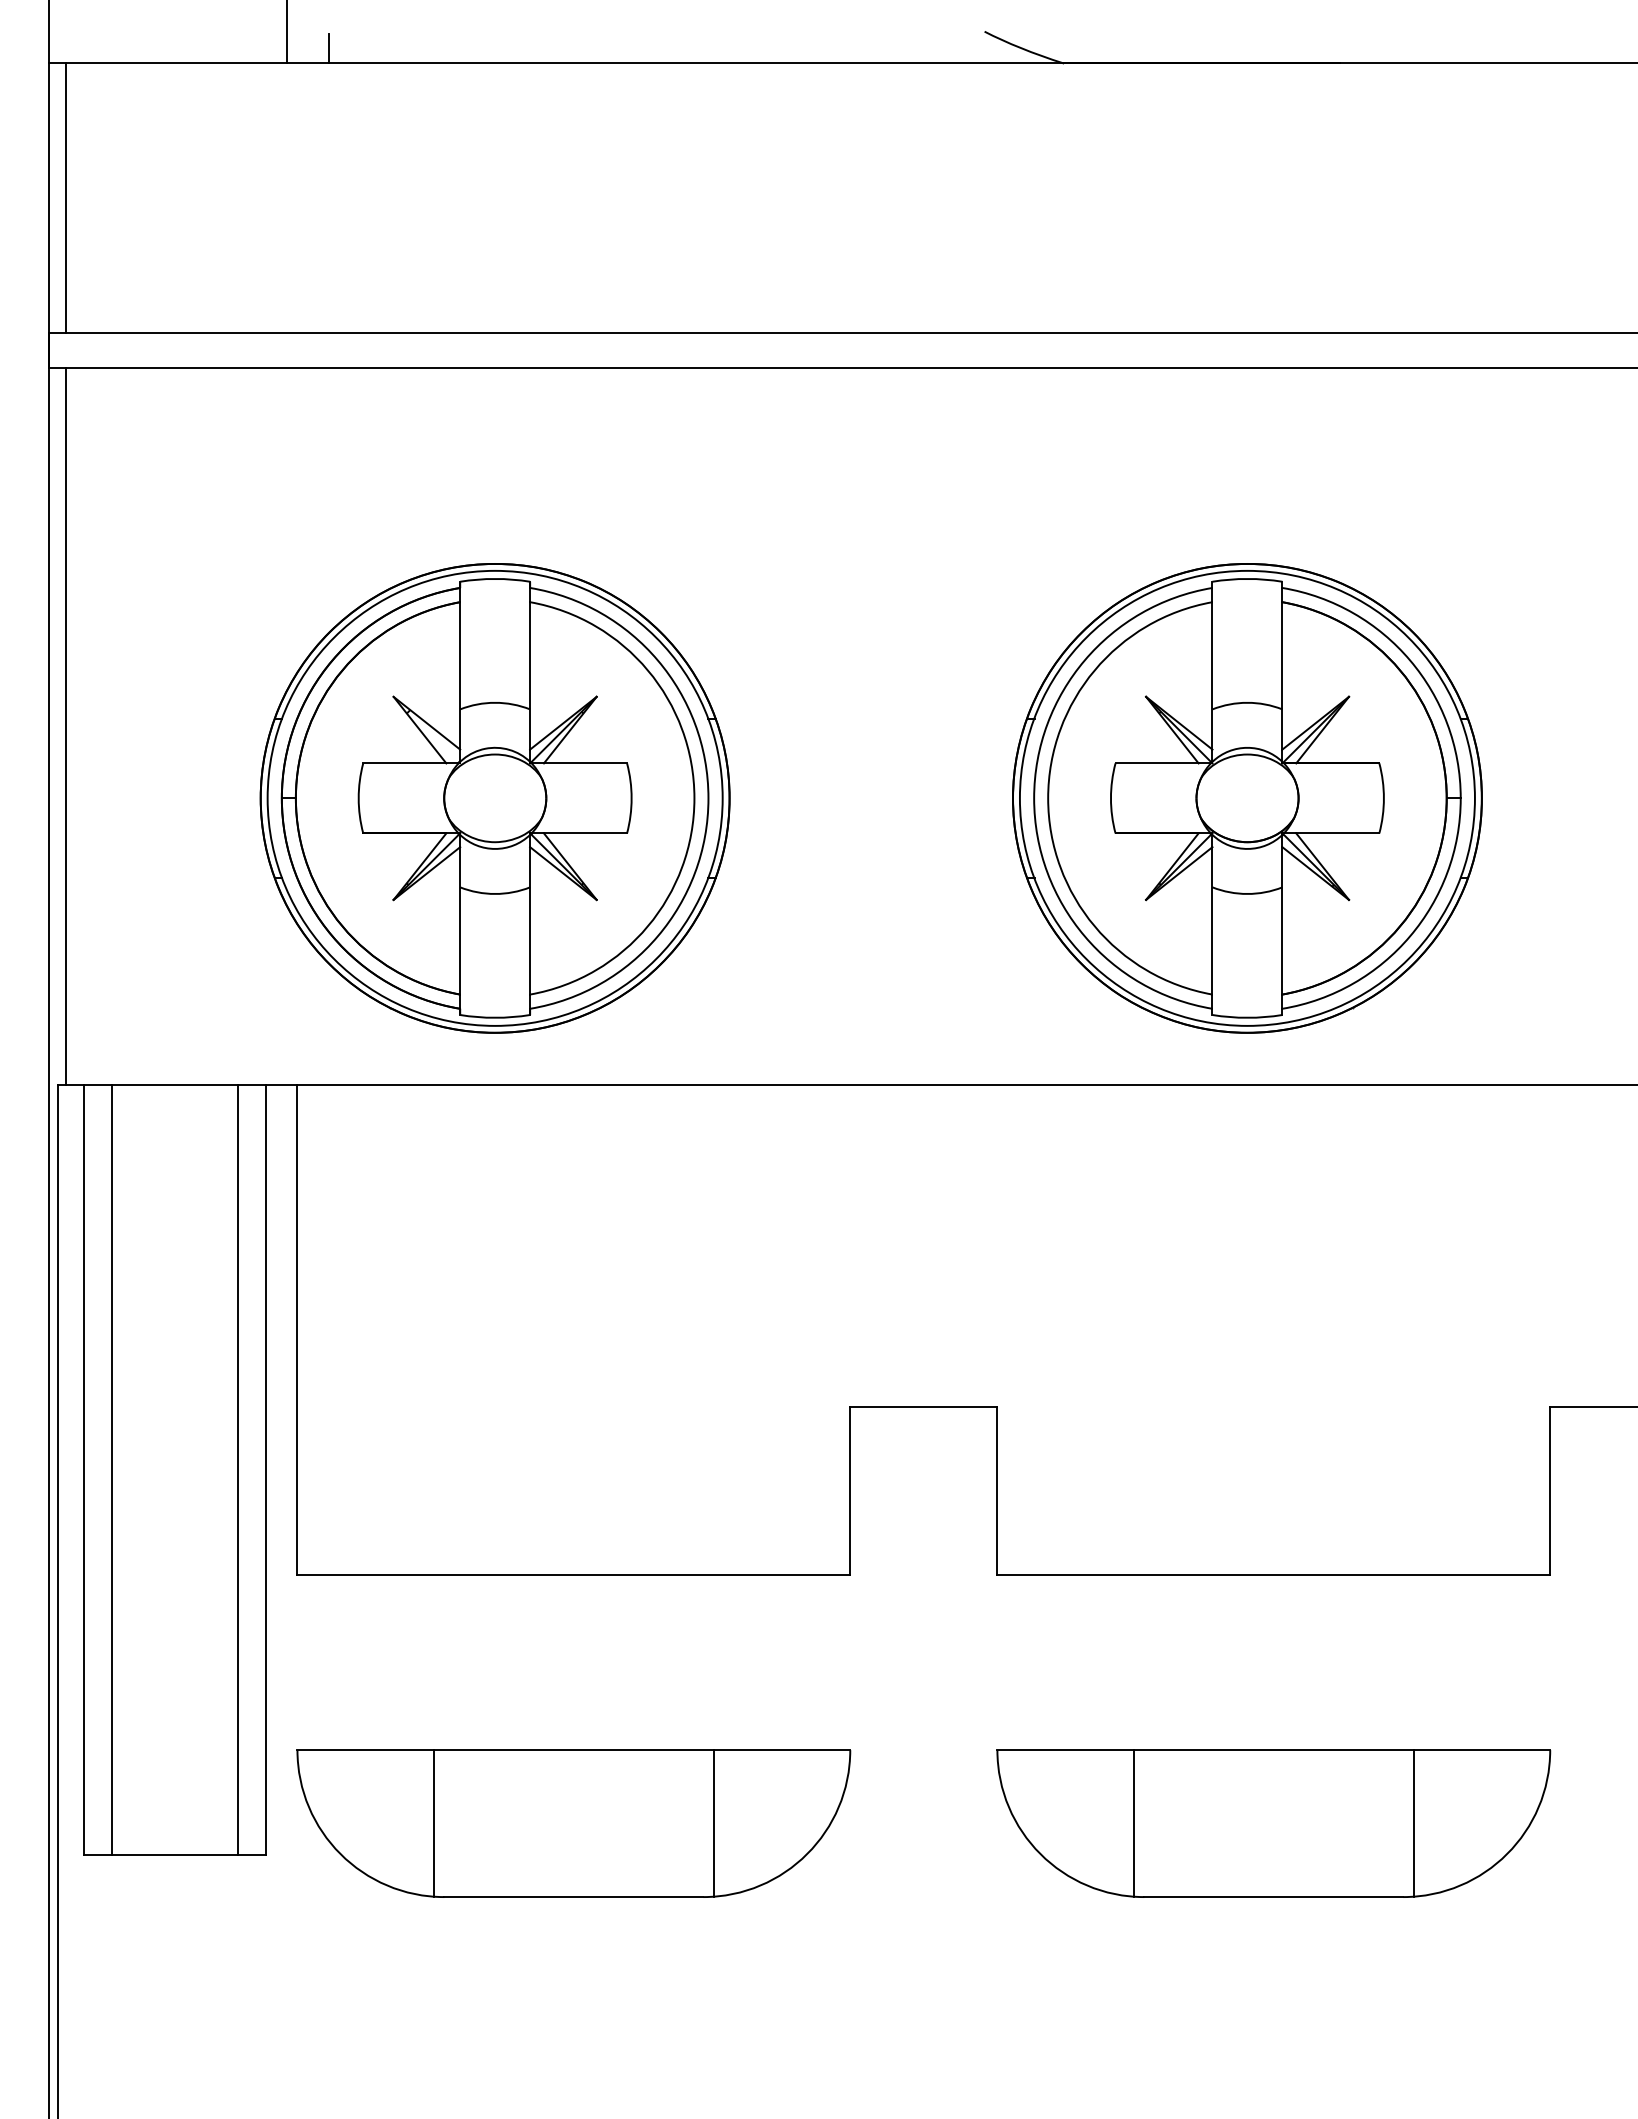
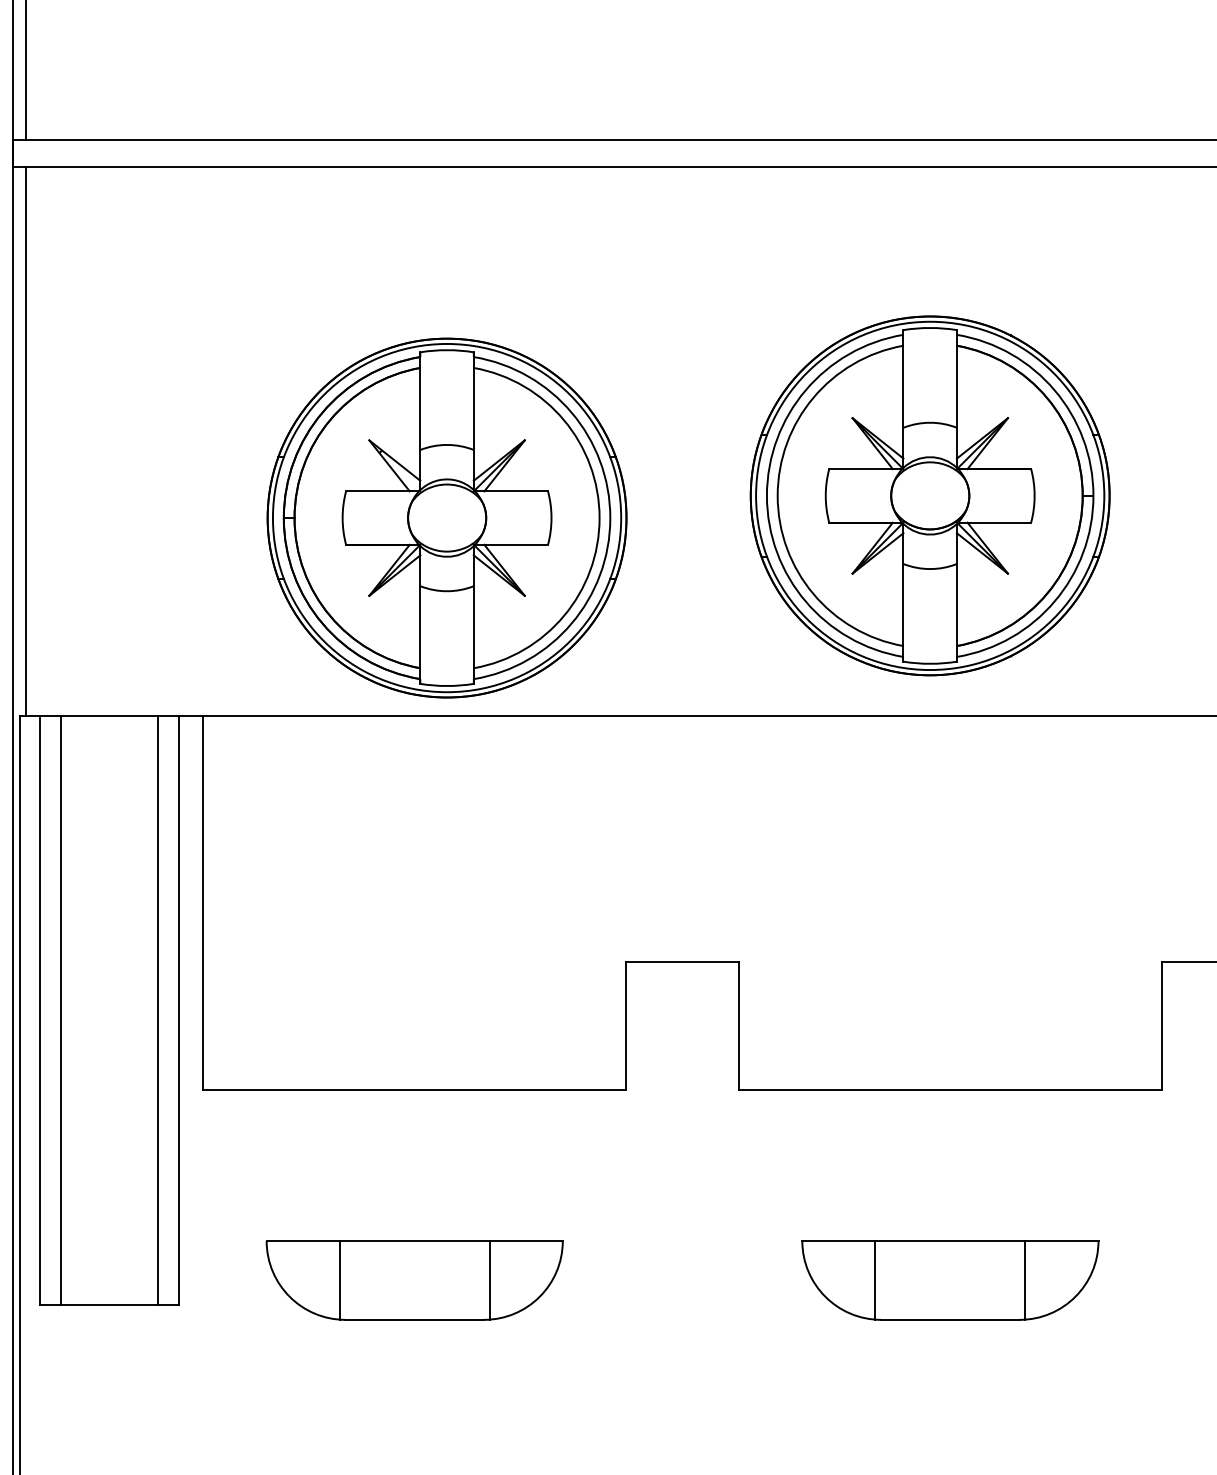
part: (494, 798) -> (446, 518), moved
part: (573, 1823) -> (414, 1280), size x0.7
part: (1273, 1823) -> (950, 1280), size x0.7

